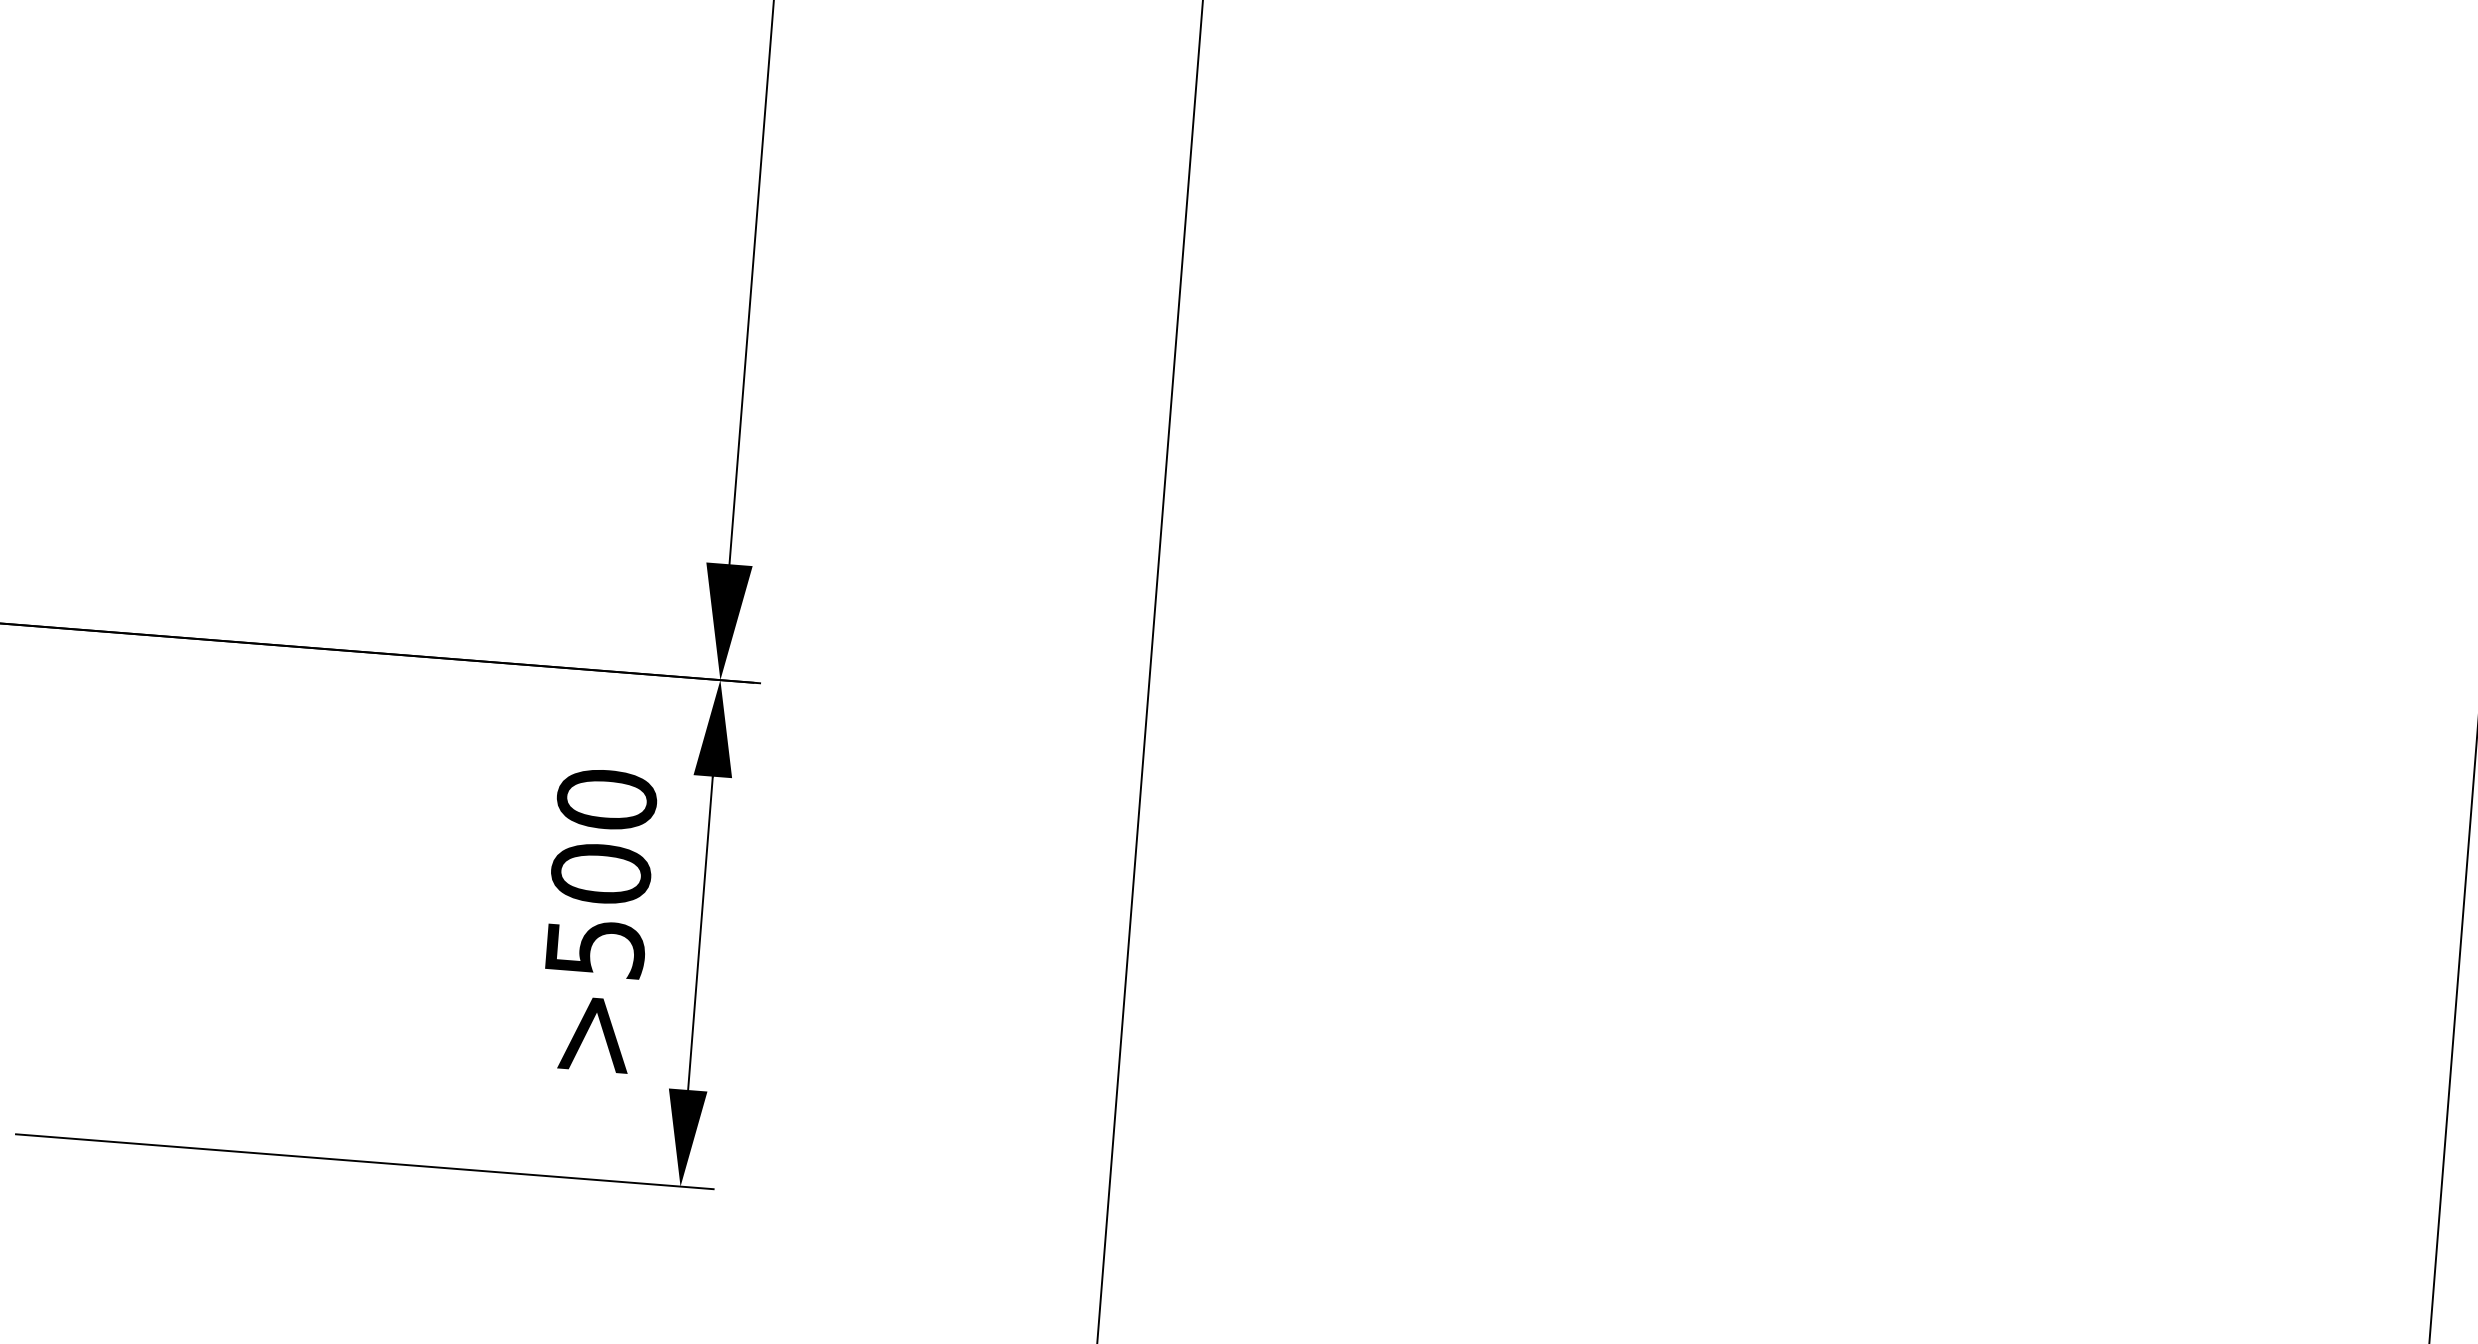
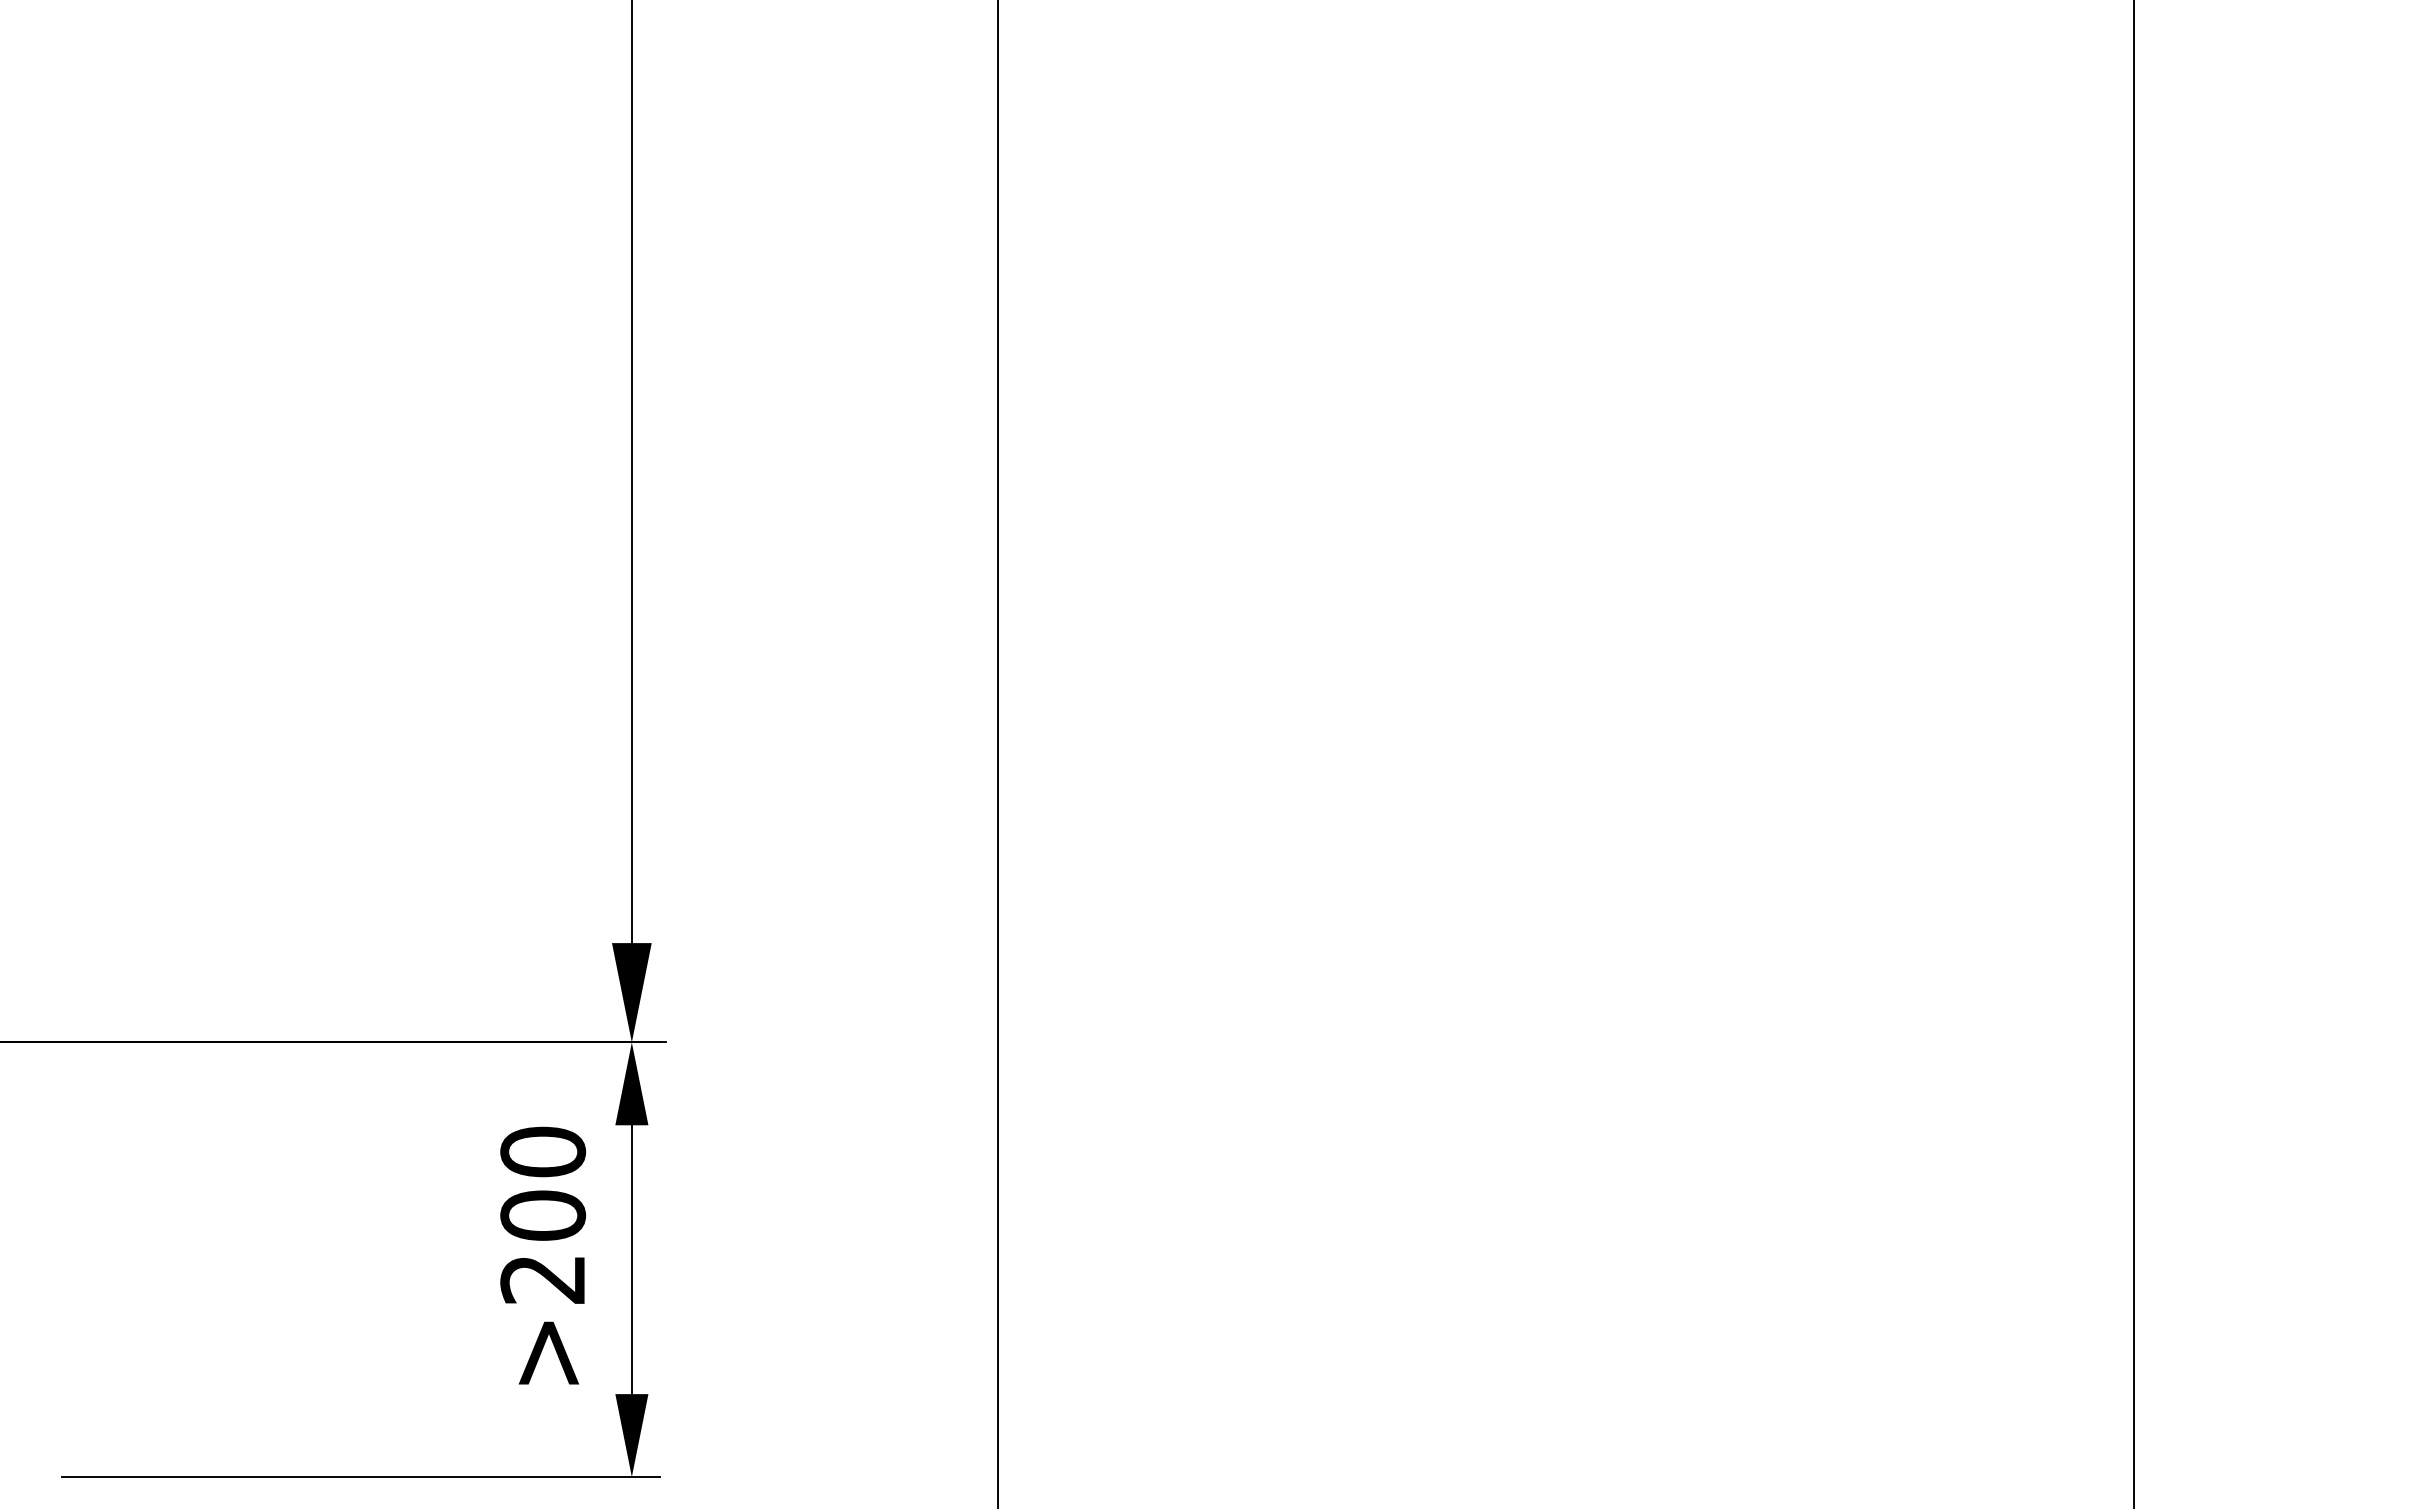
text: (595, 948) -> (543, 1279), >500 -> >200

